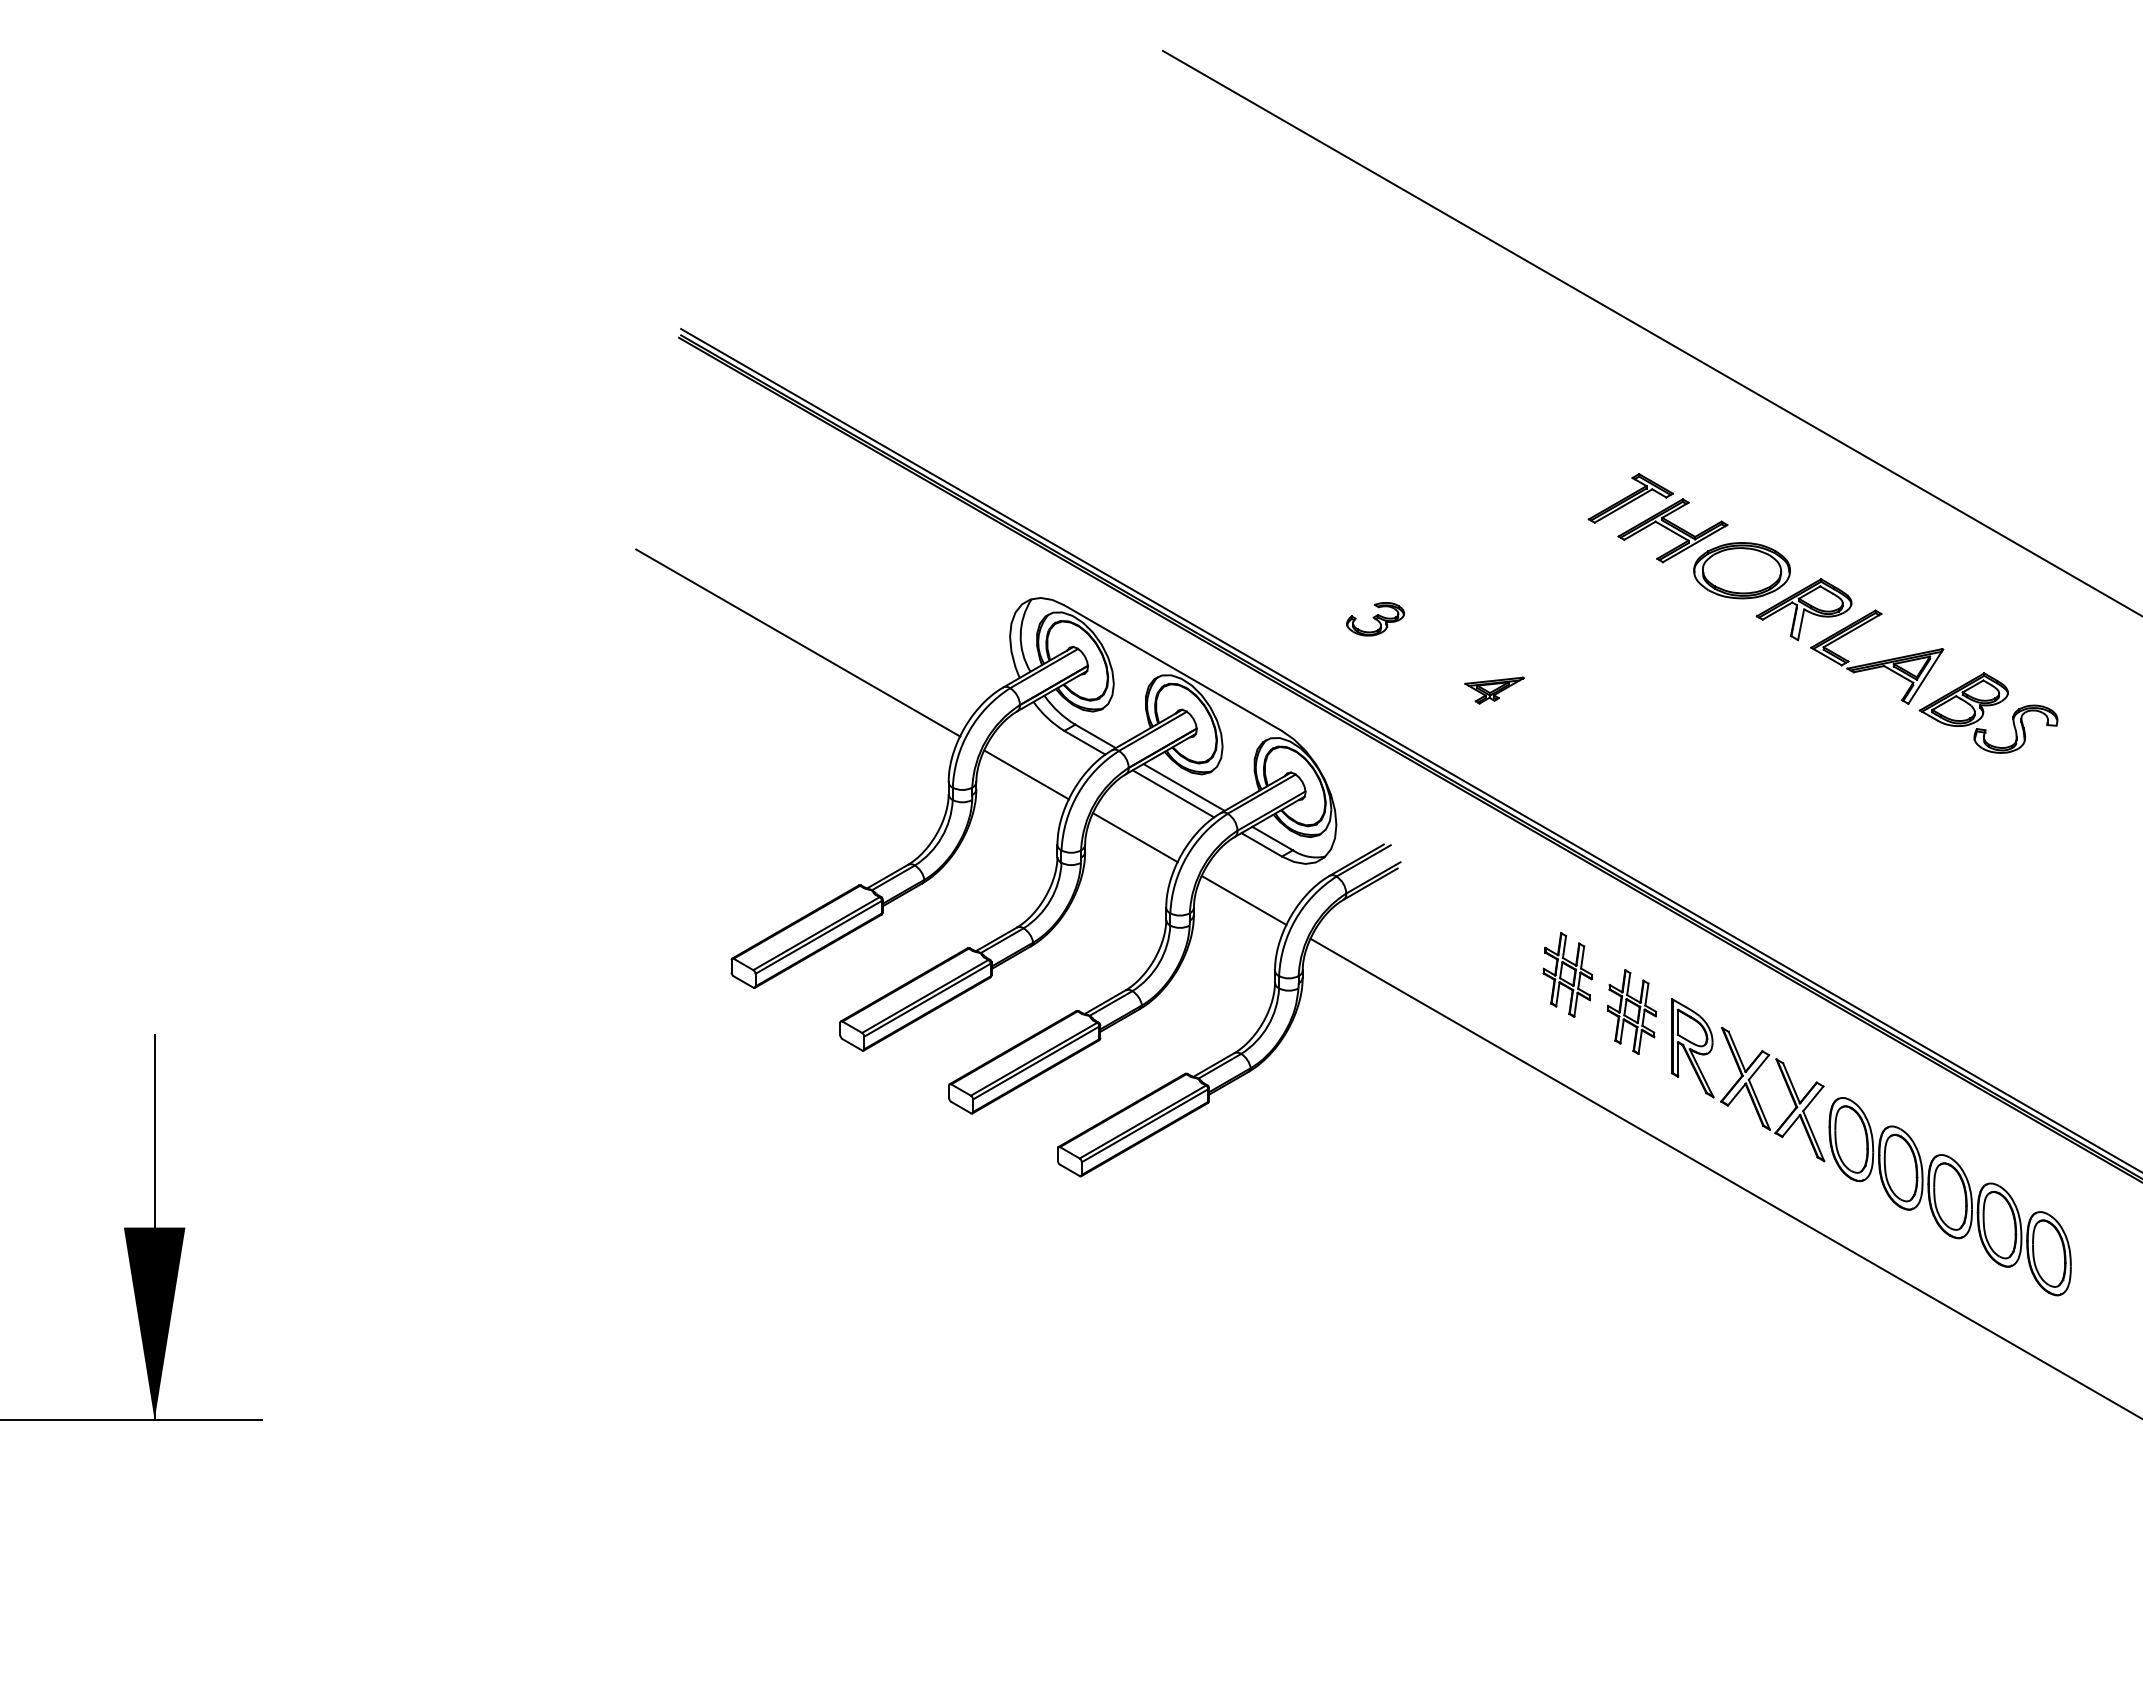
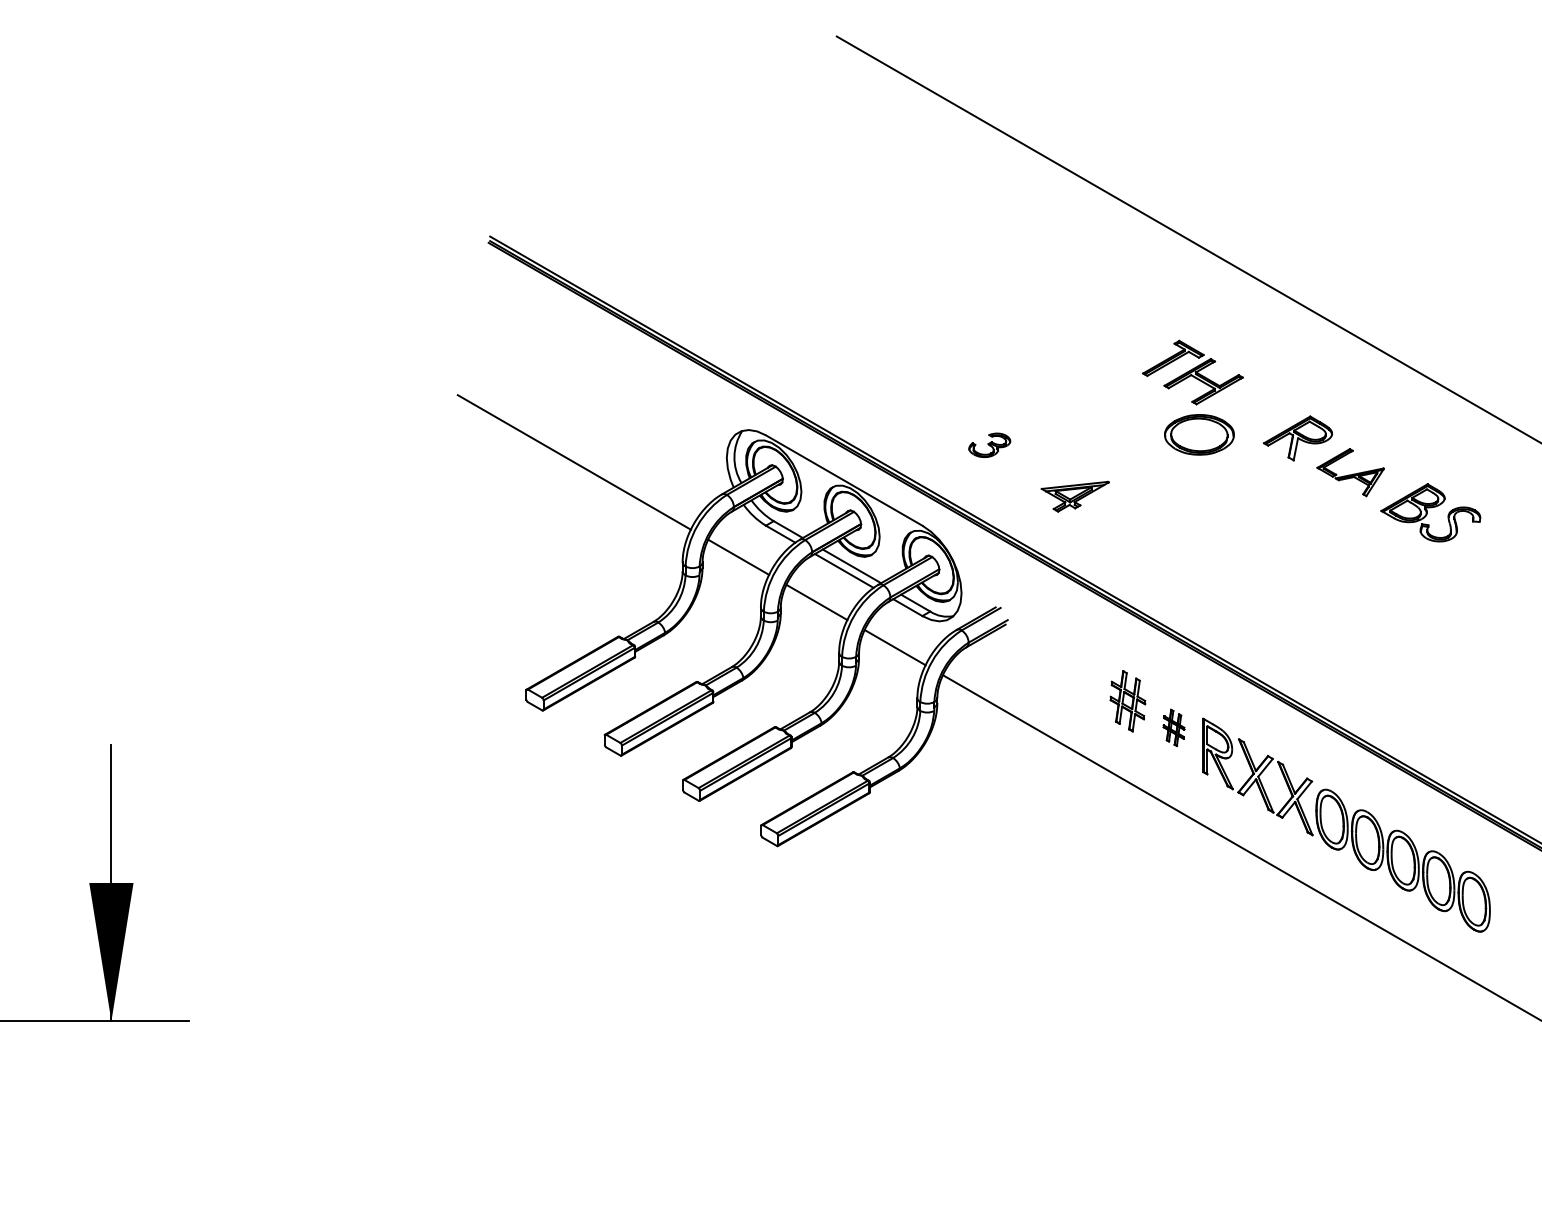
part: (1741, 570) -> (1199, 434), moved
part: (1877, 656) -> (1350, 472), size x0.7
part: (1494, 690) -> (1075, 496), size x1.6
part: (1631, 1011) -> (1173, 727), size x0.6

